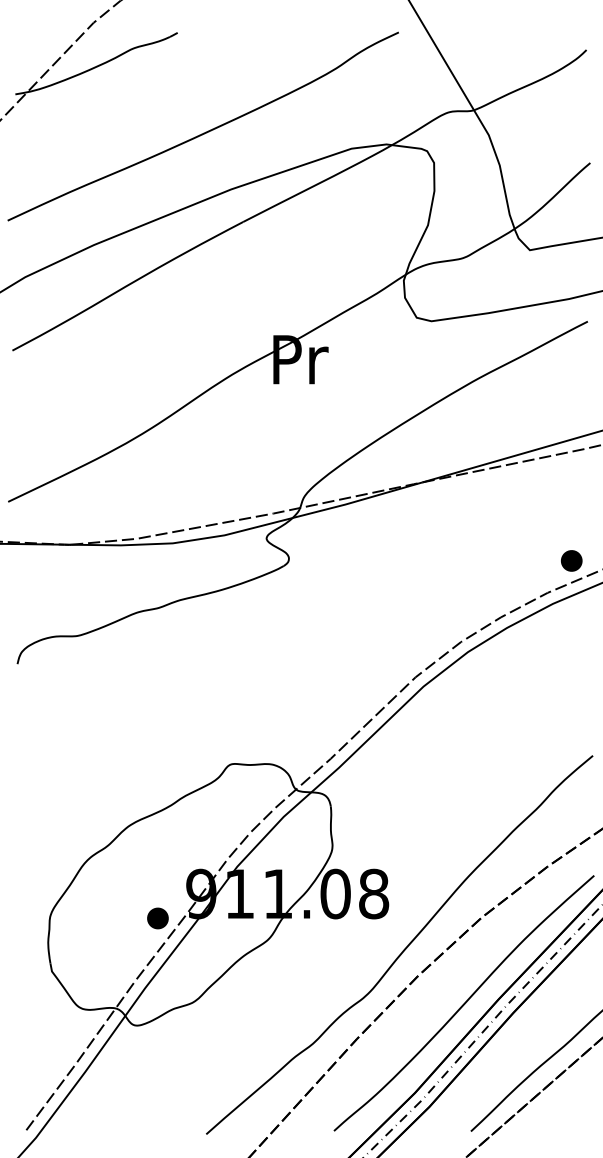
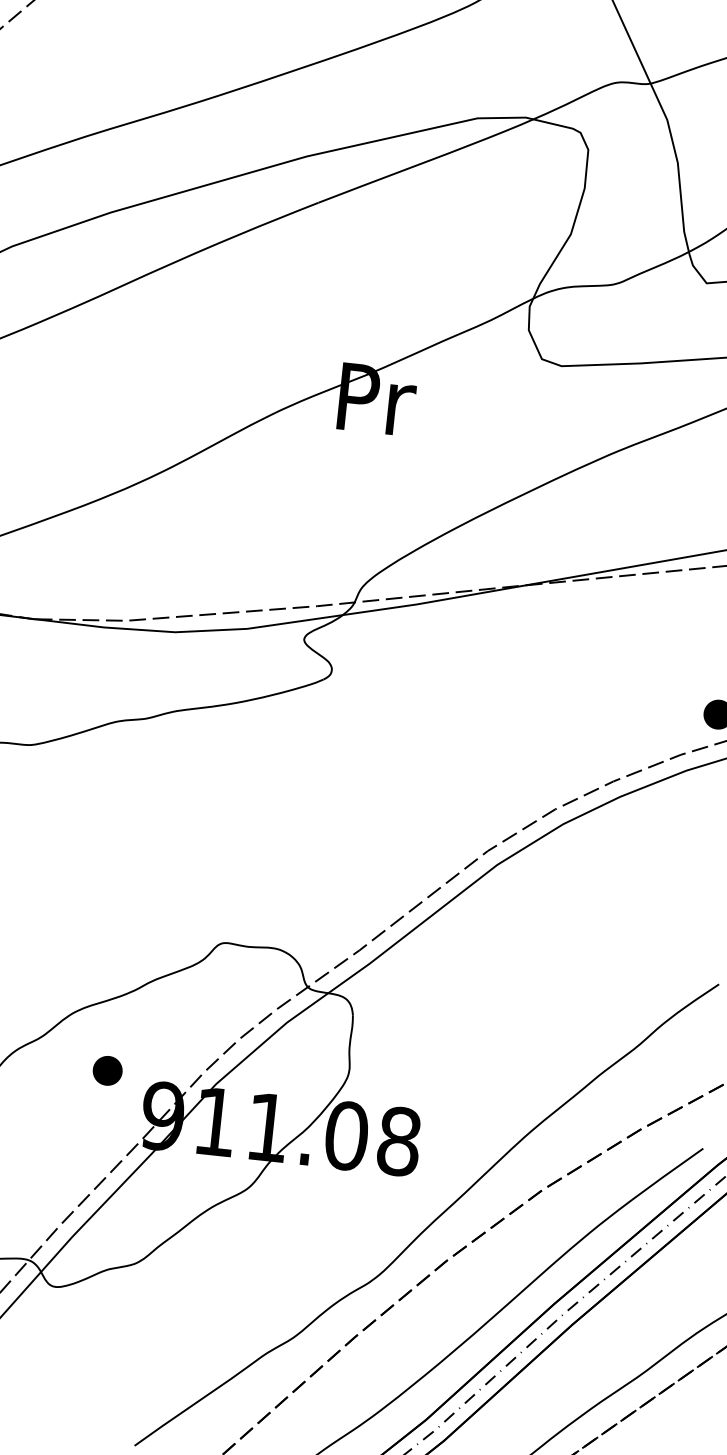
part: (157, 918) -> (107, 1070), moved

